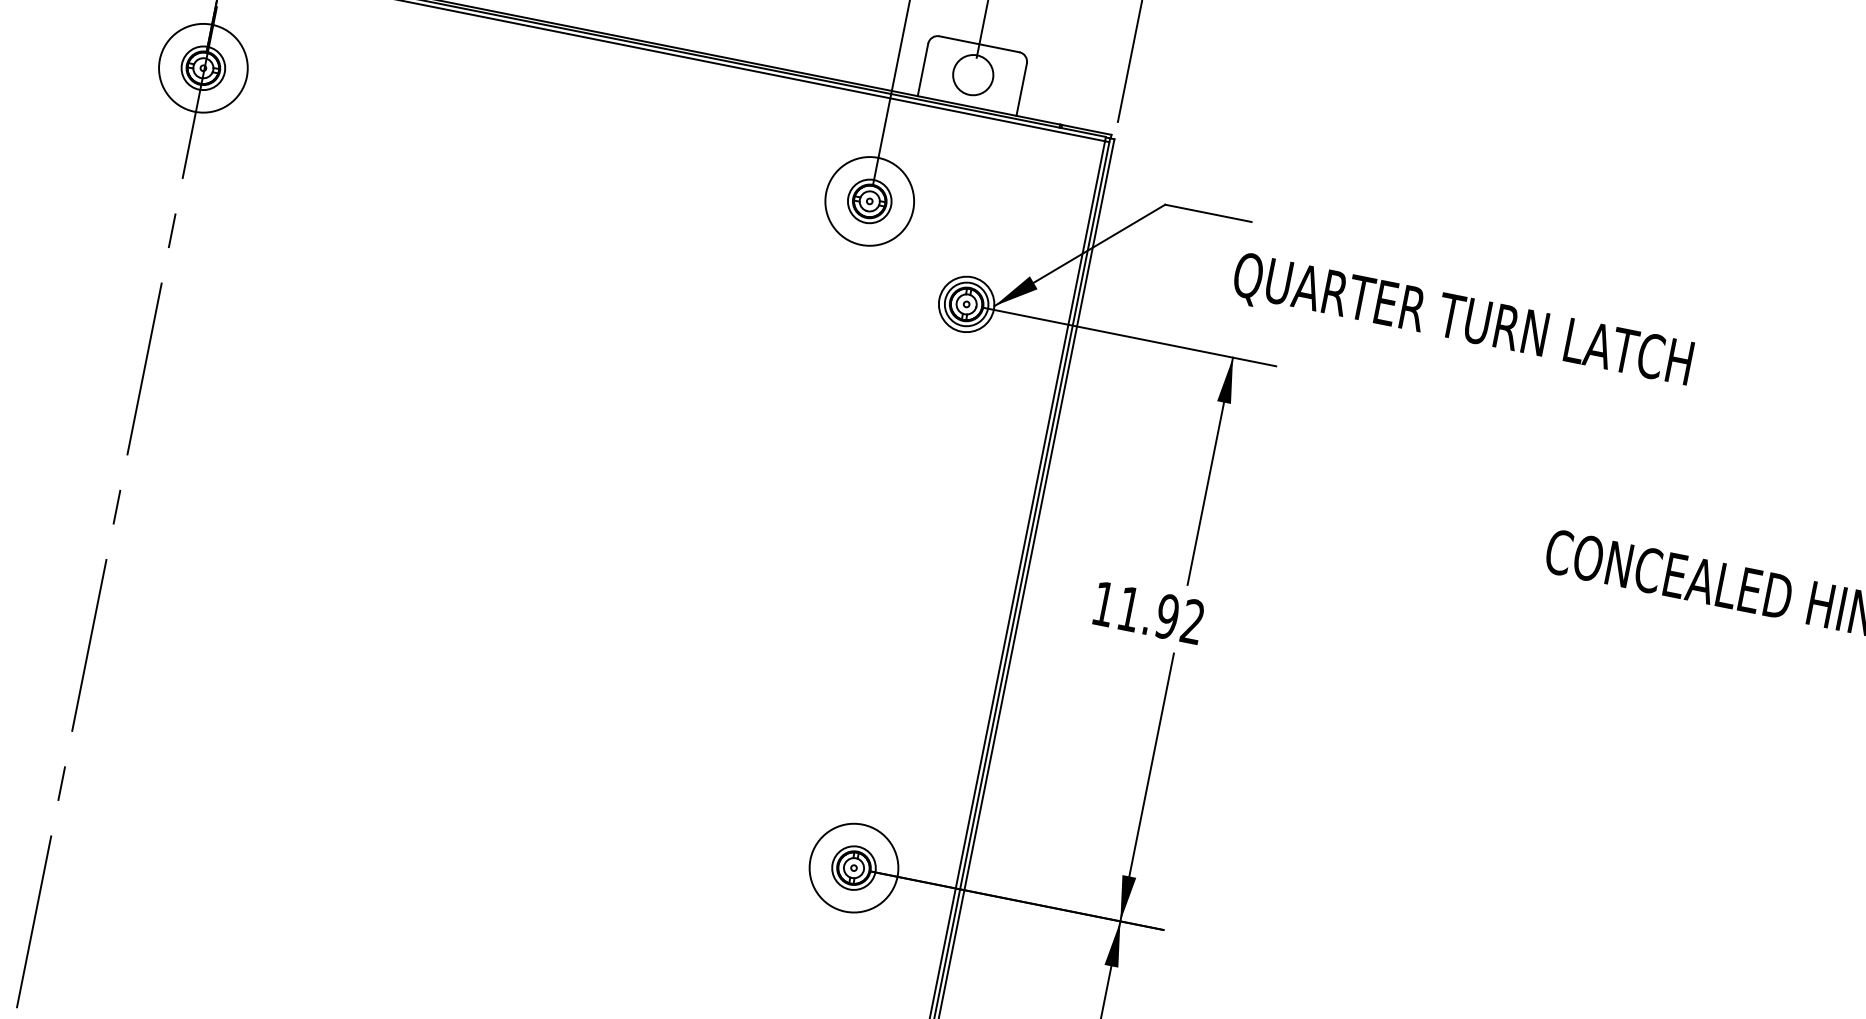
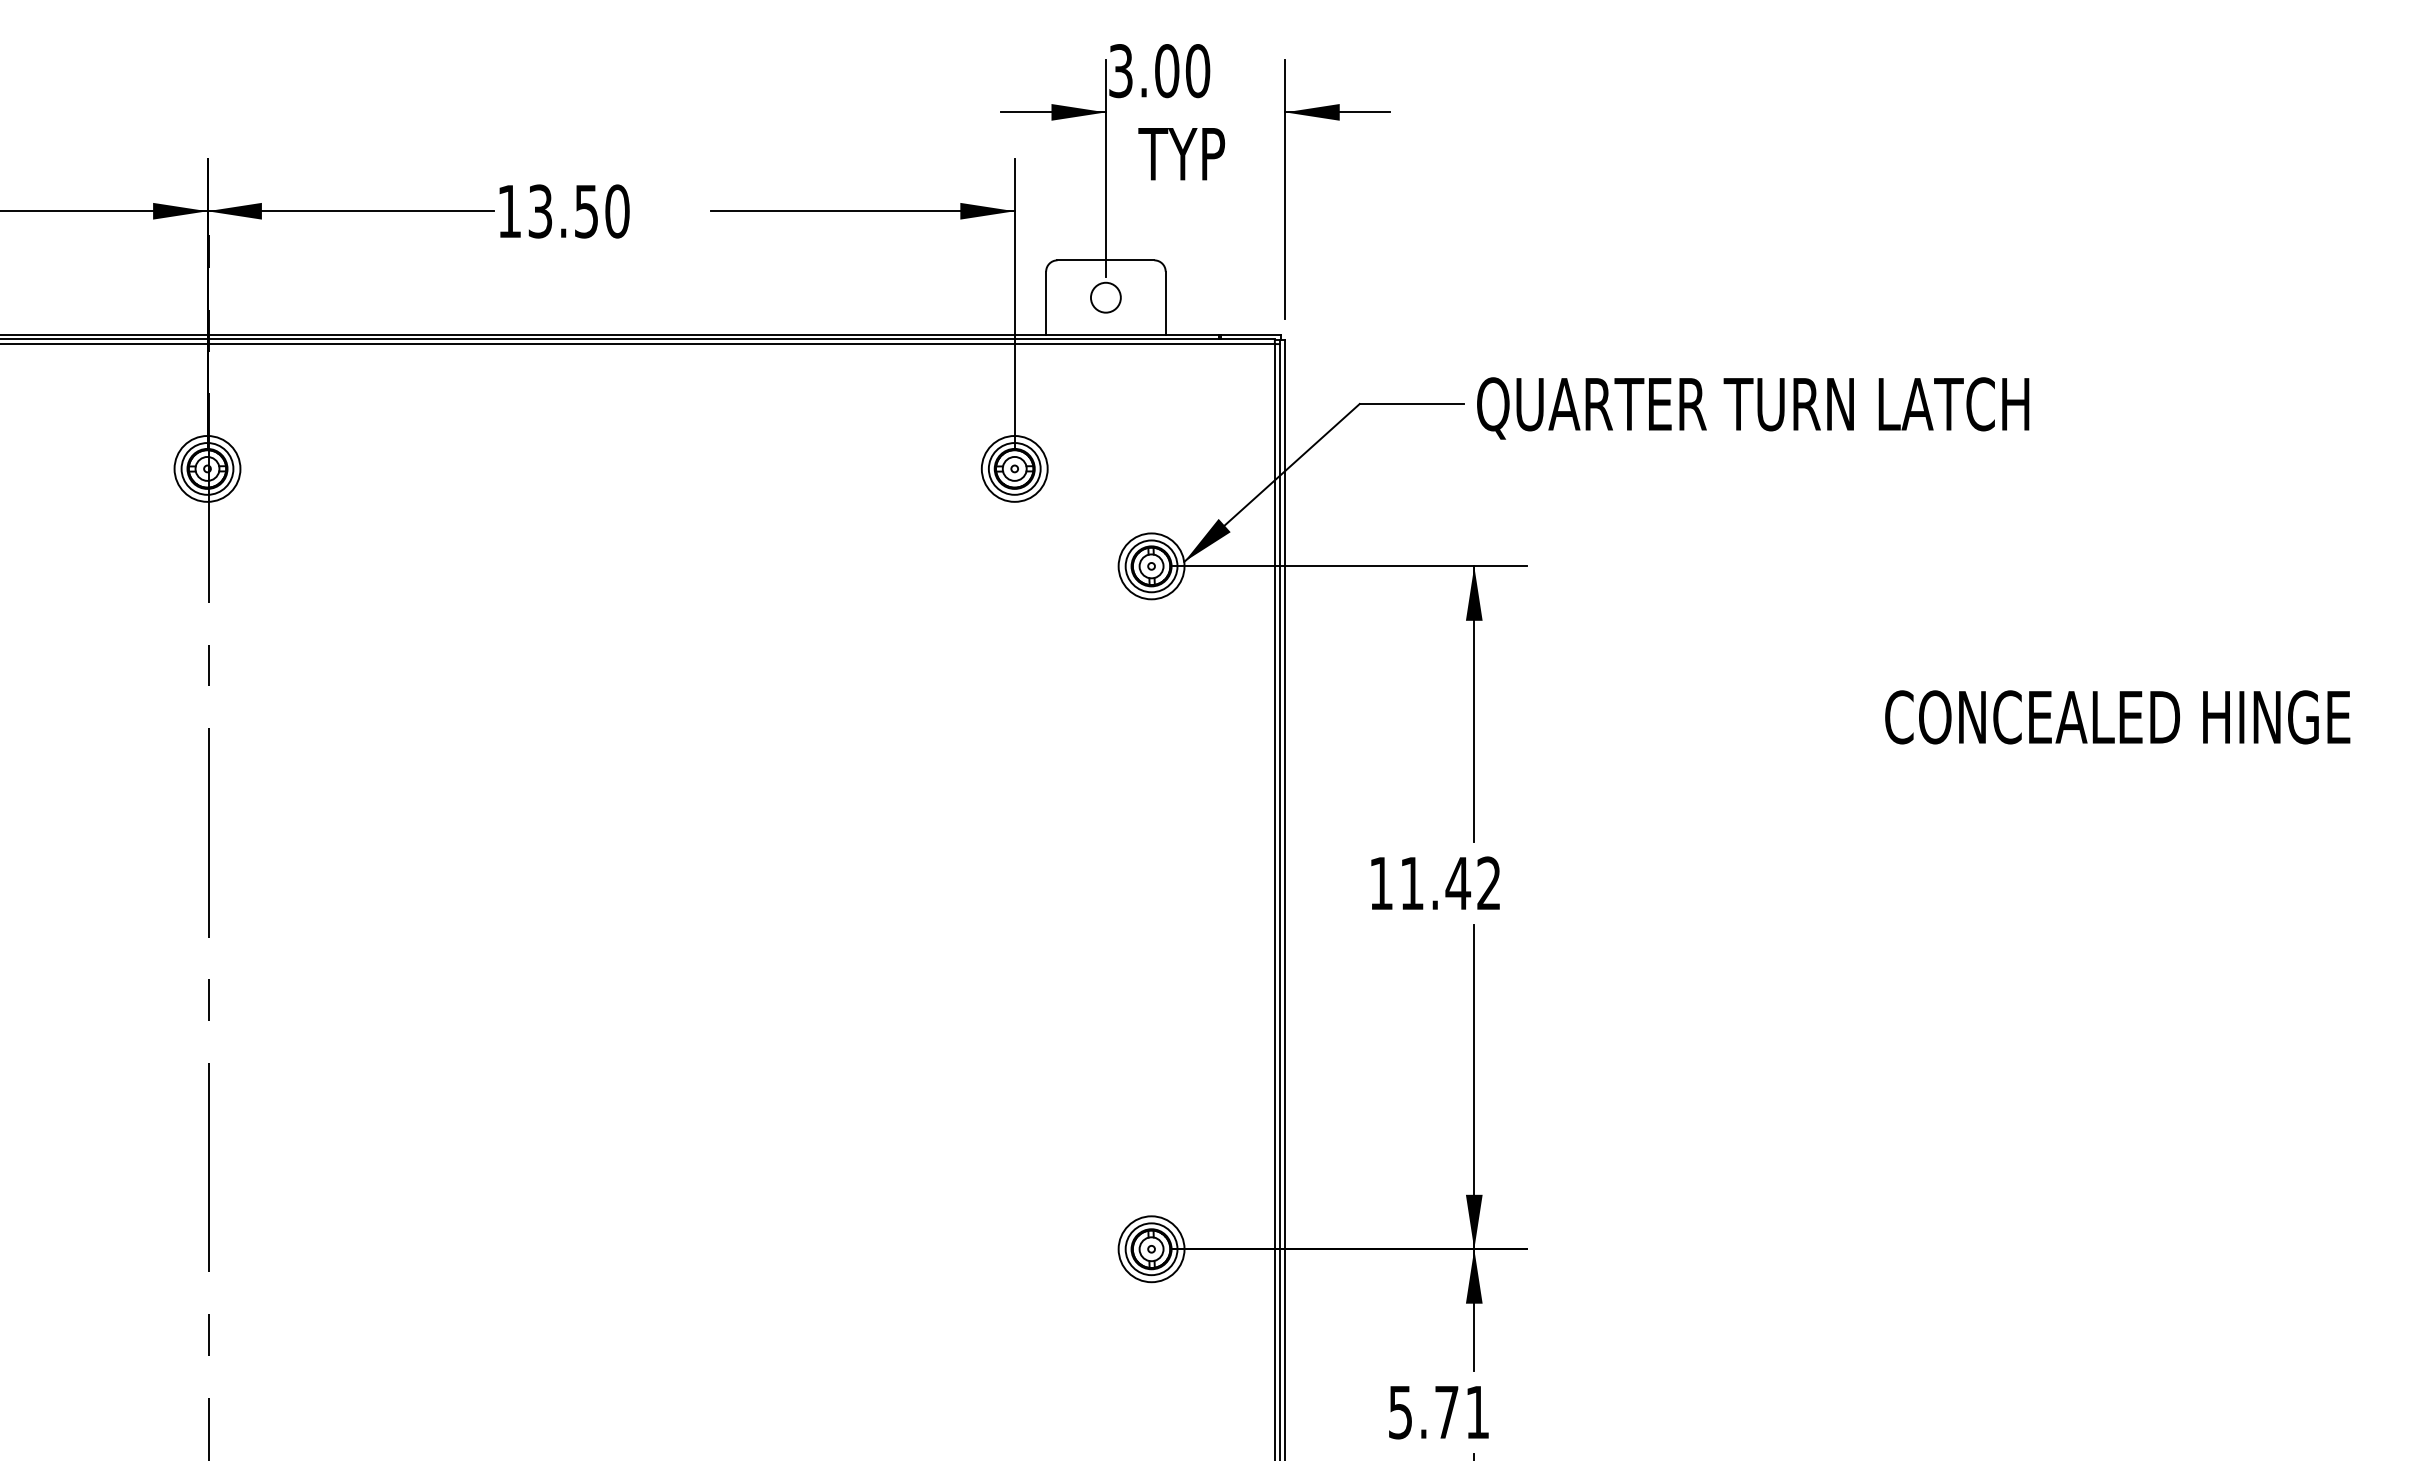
circle: (203, 67) -> (207, 468), size x0.62
circle: (972, 74) -> (1105, 297), size x0.62
circle: (869, 201) -> (1014, 468), size x0.62
text: (1462, 322) -> (1753, 408), moved
text: (1167, 616) -> (1458, 883), 11.92 -> 11.42
circle: (853, 868) -> (1151, 1249), size x0.62

